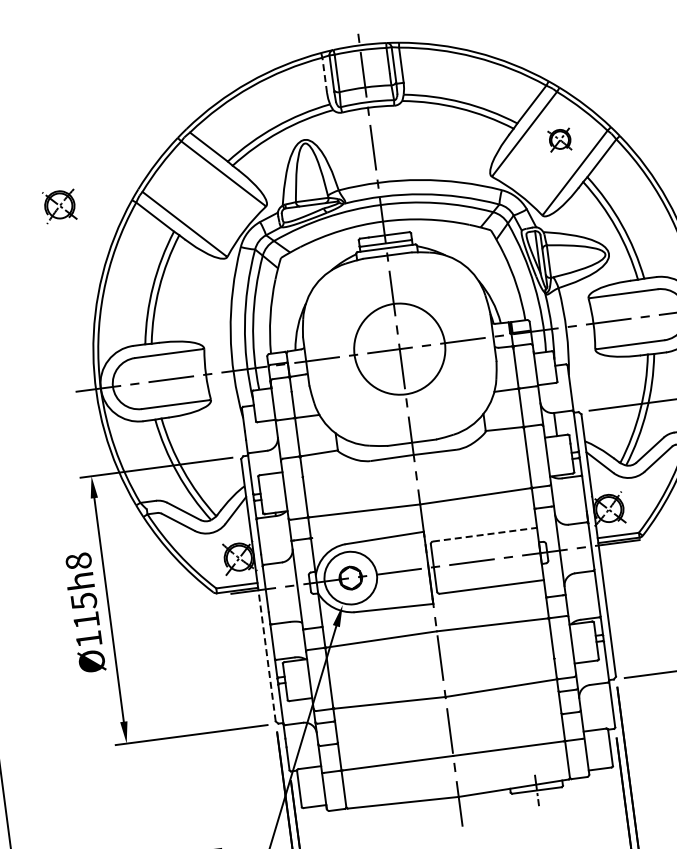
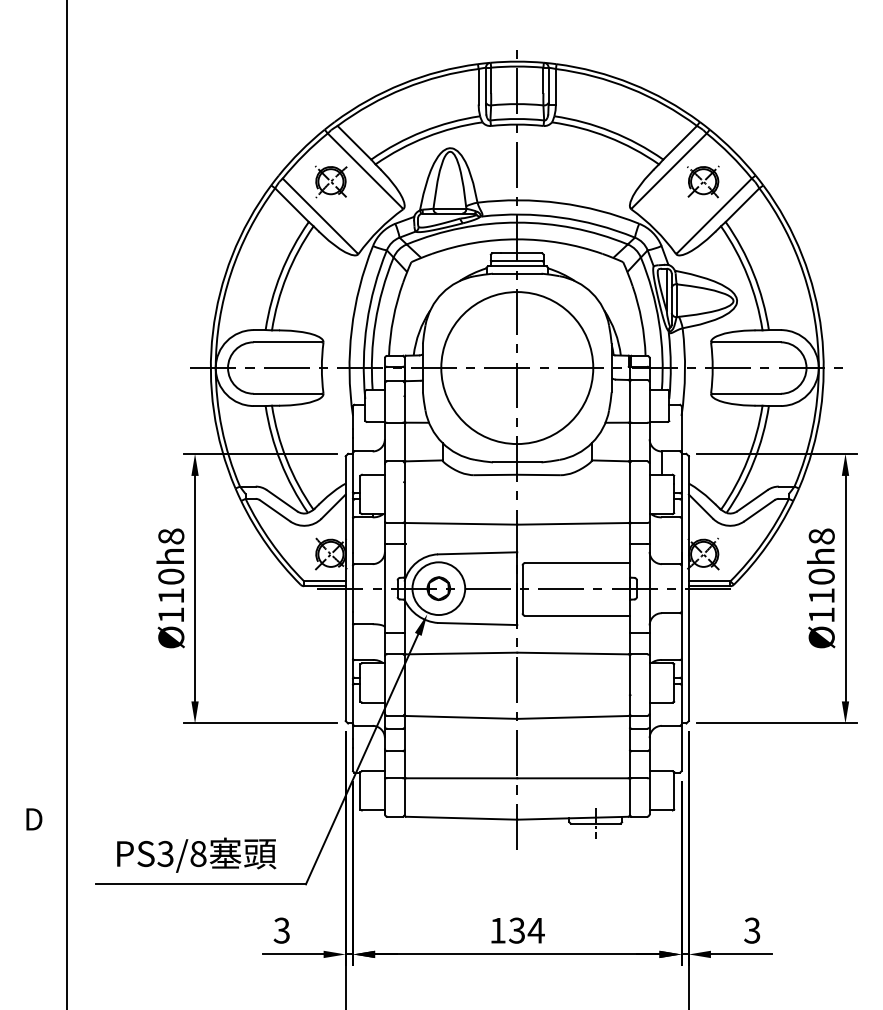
line: (324, 75) -> (478, 86), dashed -> solid
part: (560, 139) -> (703, 181), size x1.43
part: (60, 205) -> (331, 181), moved
circle: (400, 349) -> (517, 368), size x1.67
line: (485, 534) -> (578, 563), dashed -> solid
text: (84, 600) -> (171, 576), Ø115h8 -> Ø110h8
line: (266, 655) -> (345, 654), dashed -> solid

